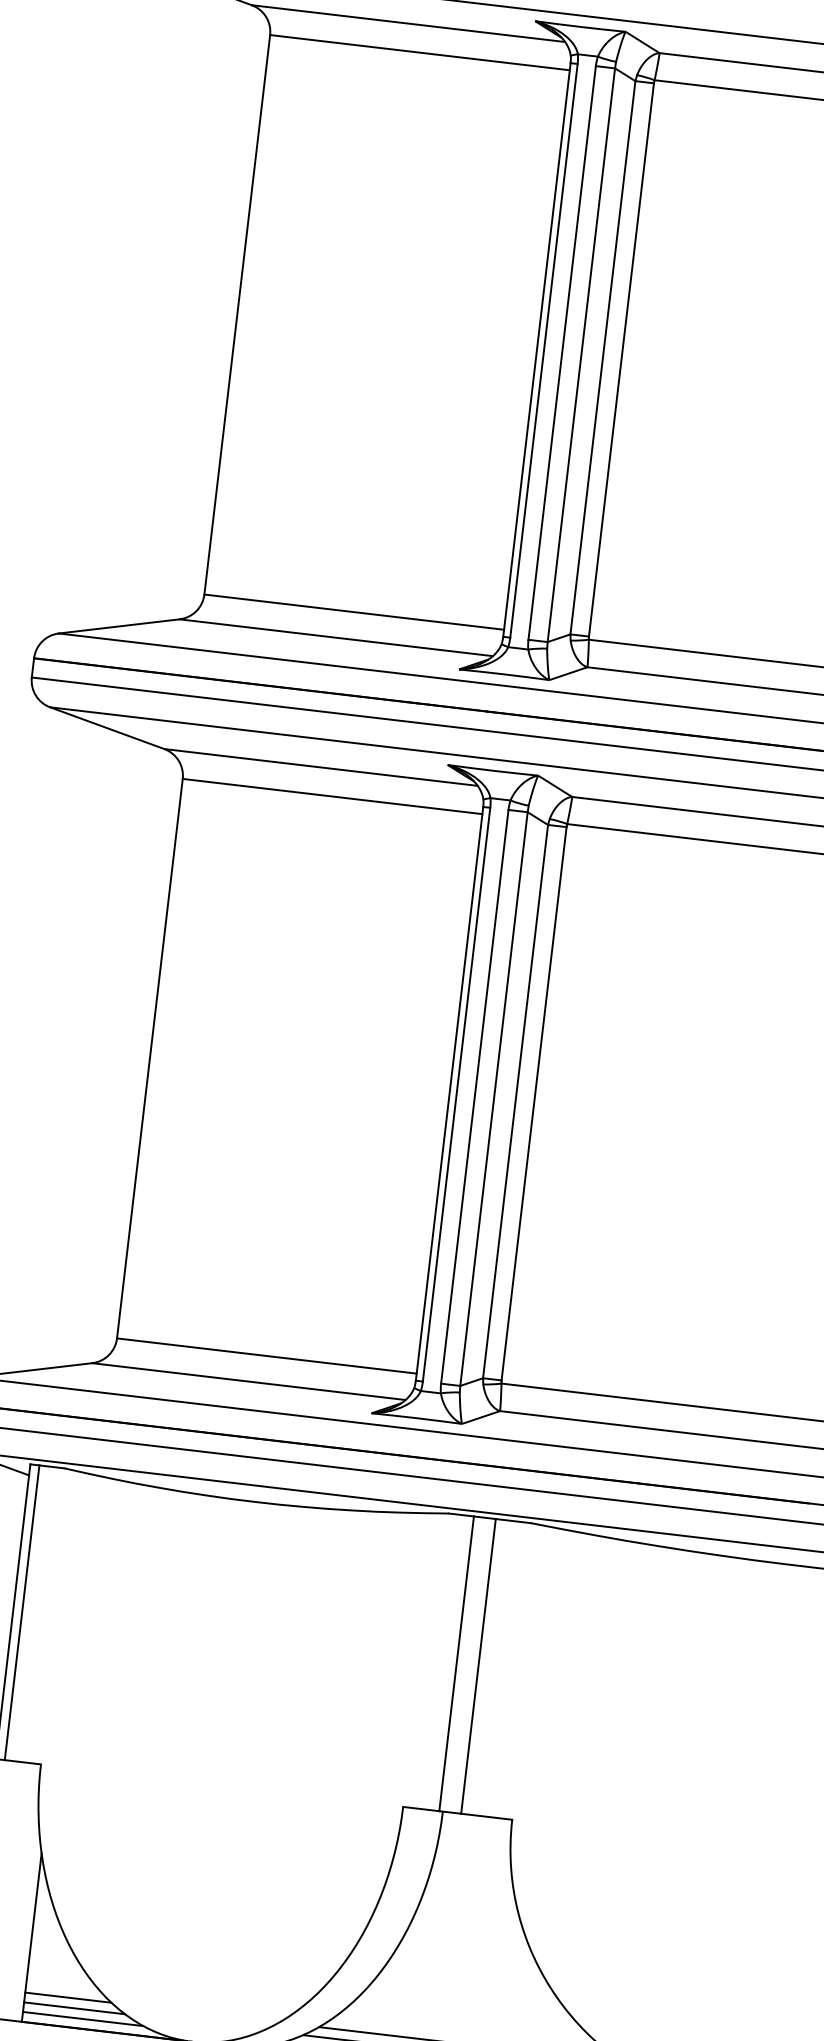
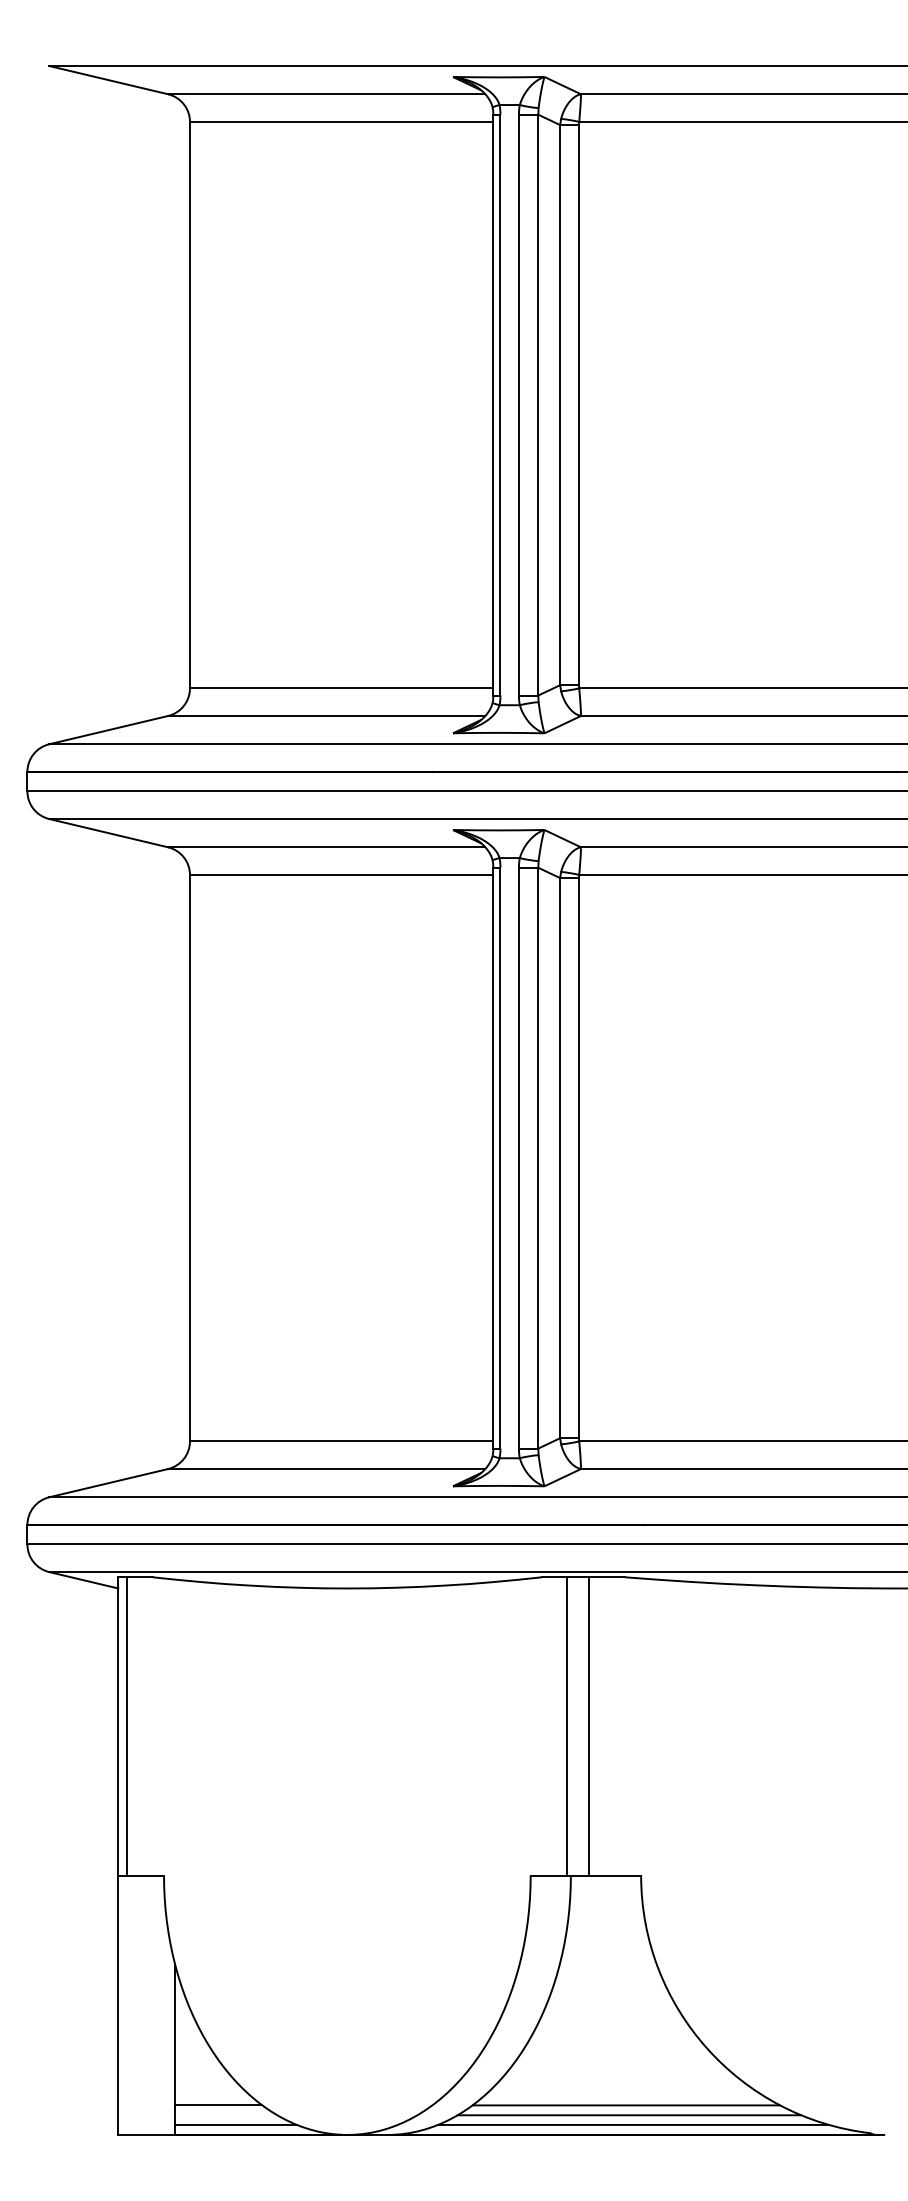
line: (74, 2008) -> (226, 2115), removed

